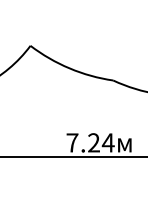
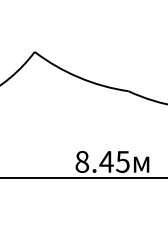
text: (90, 142) -> (102, 161), 7.24 -> 8.45

